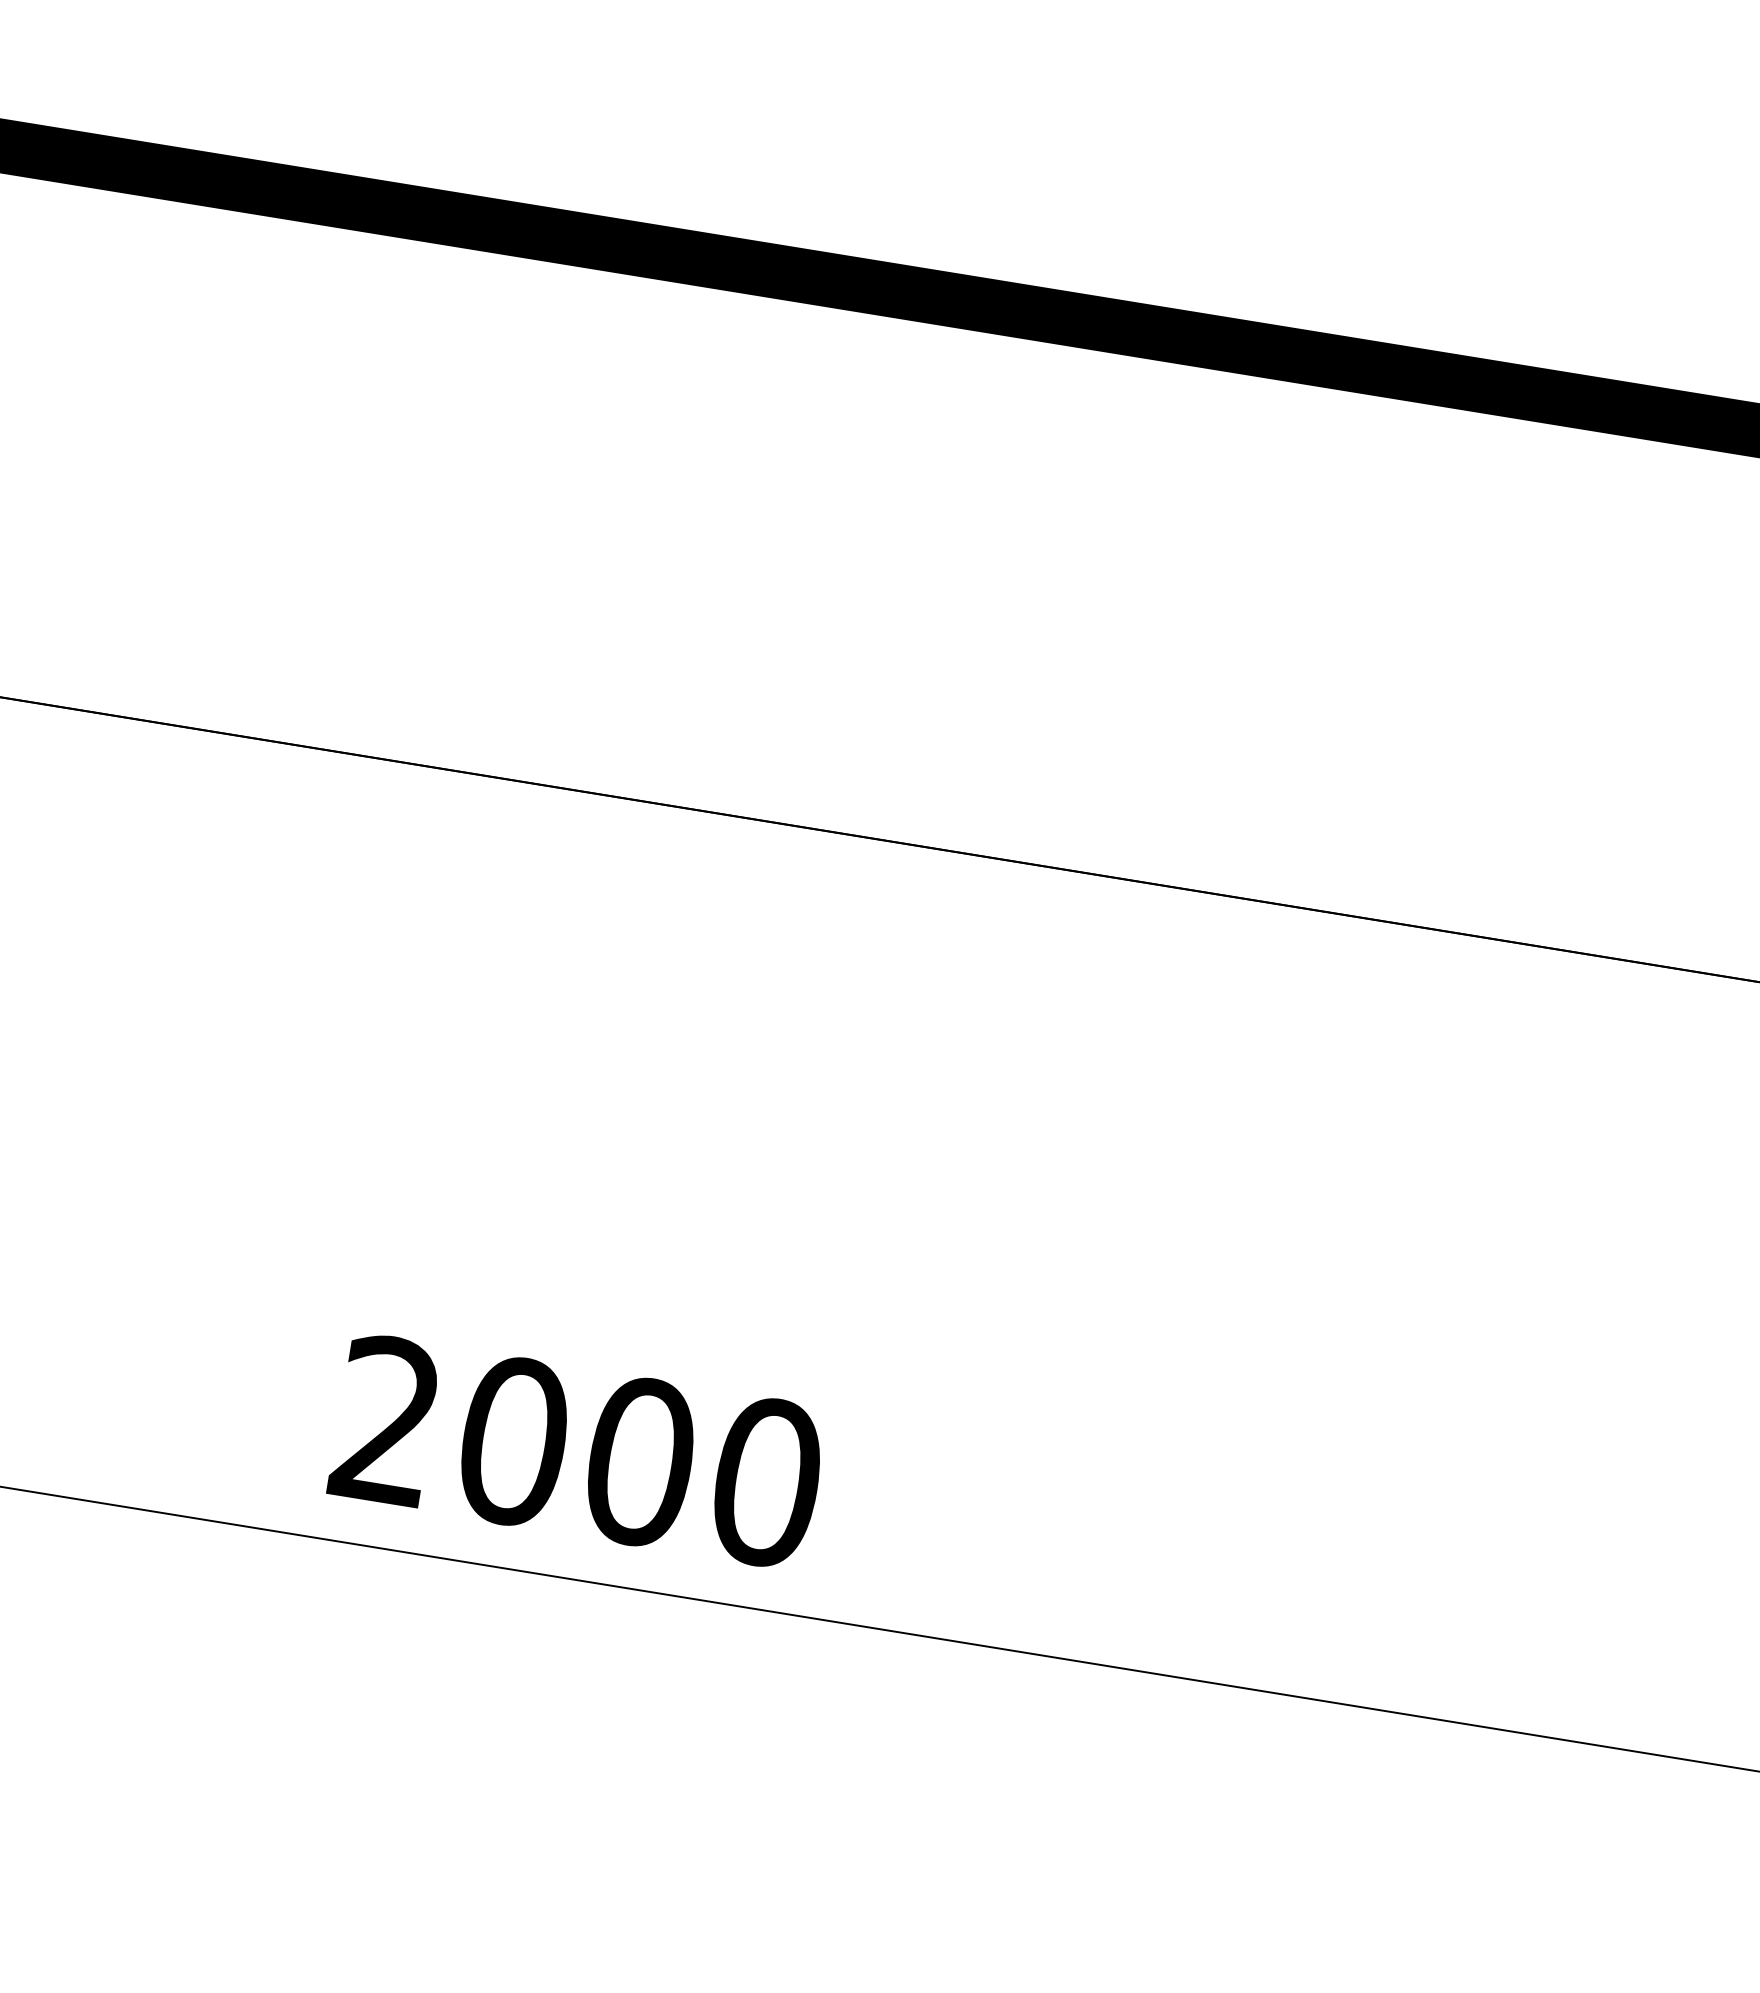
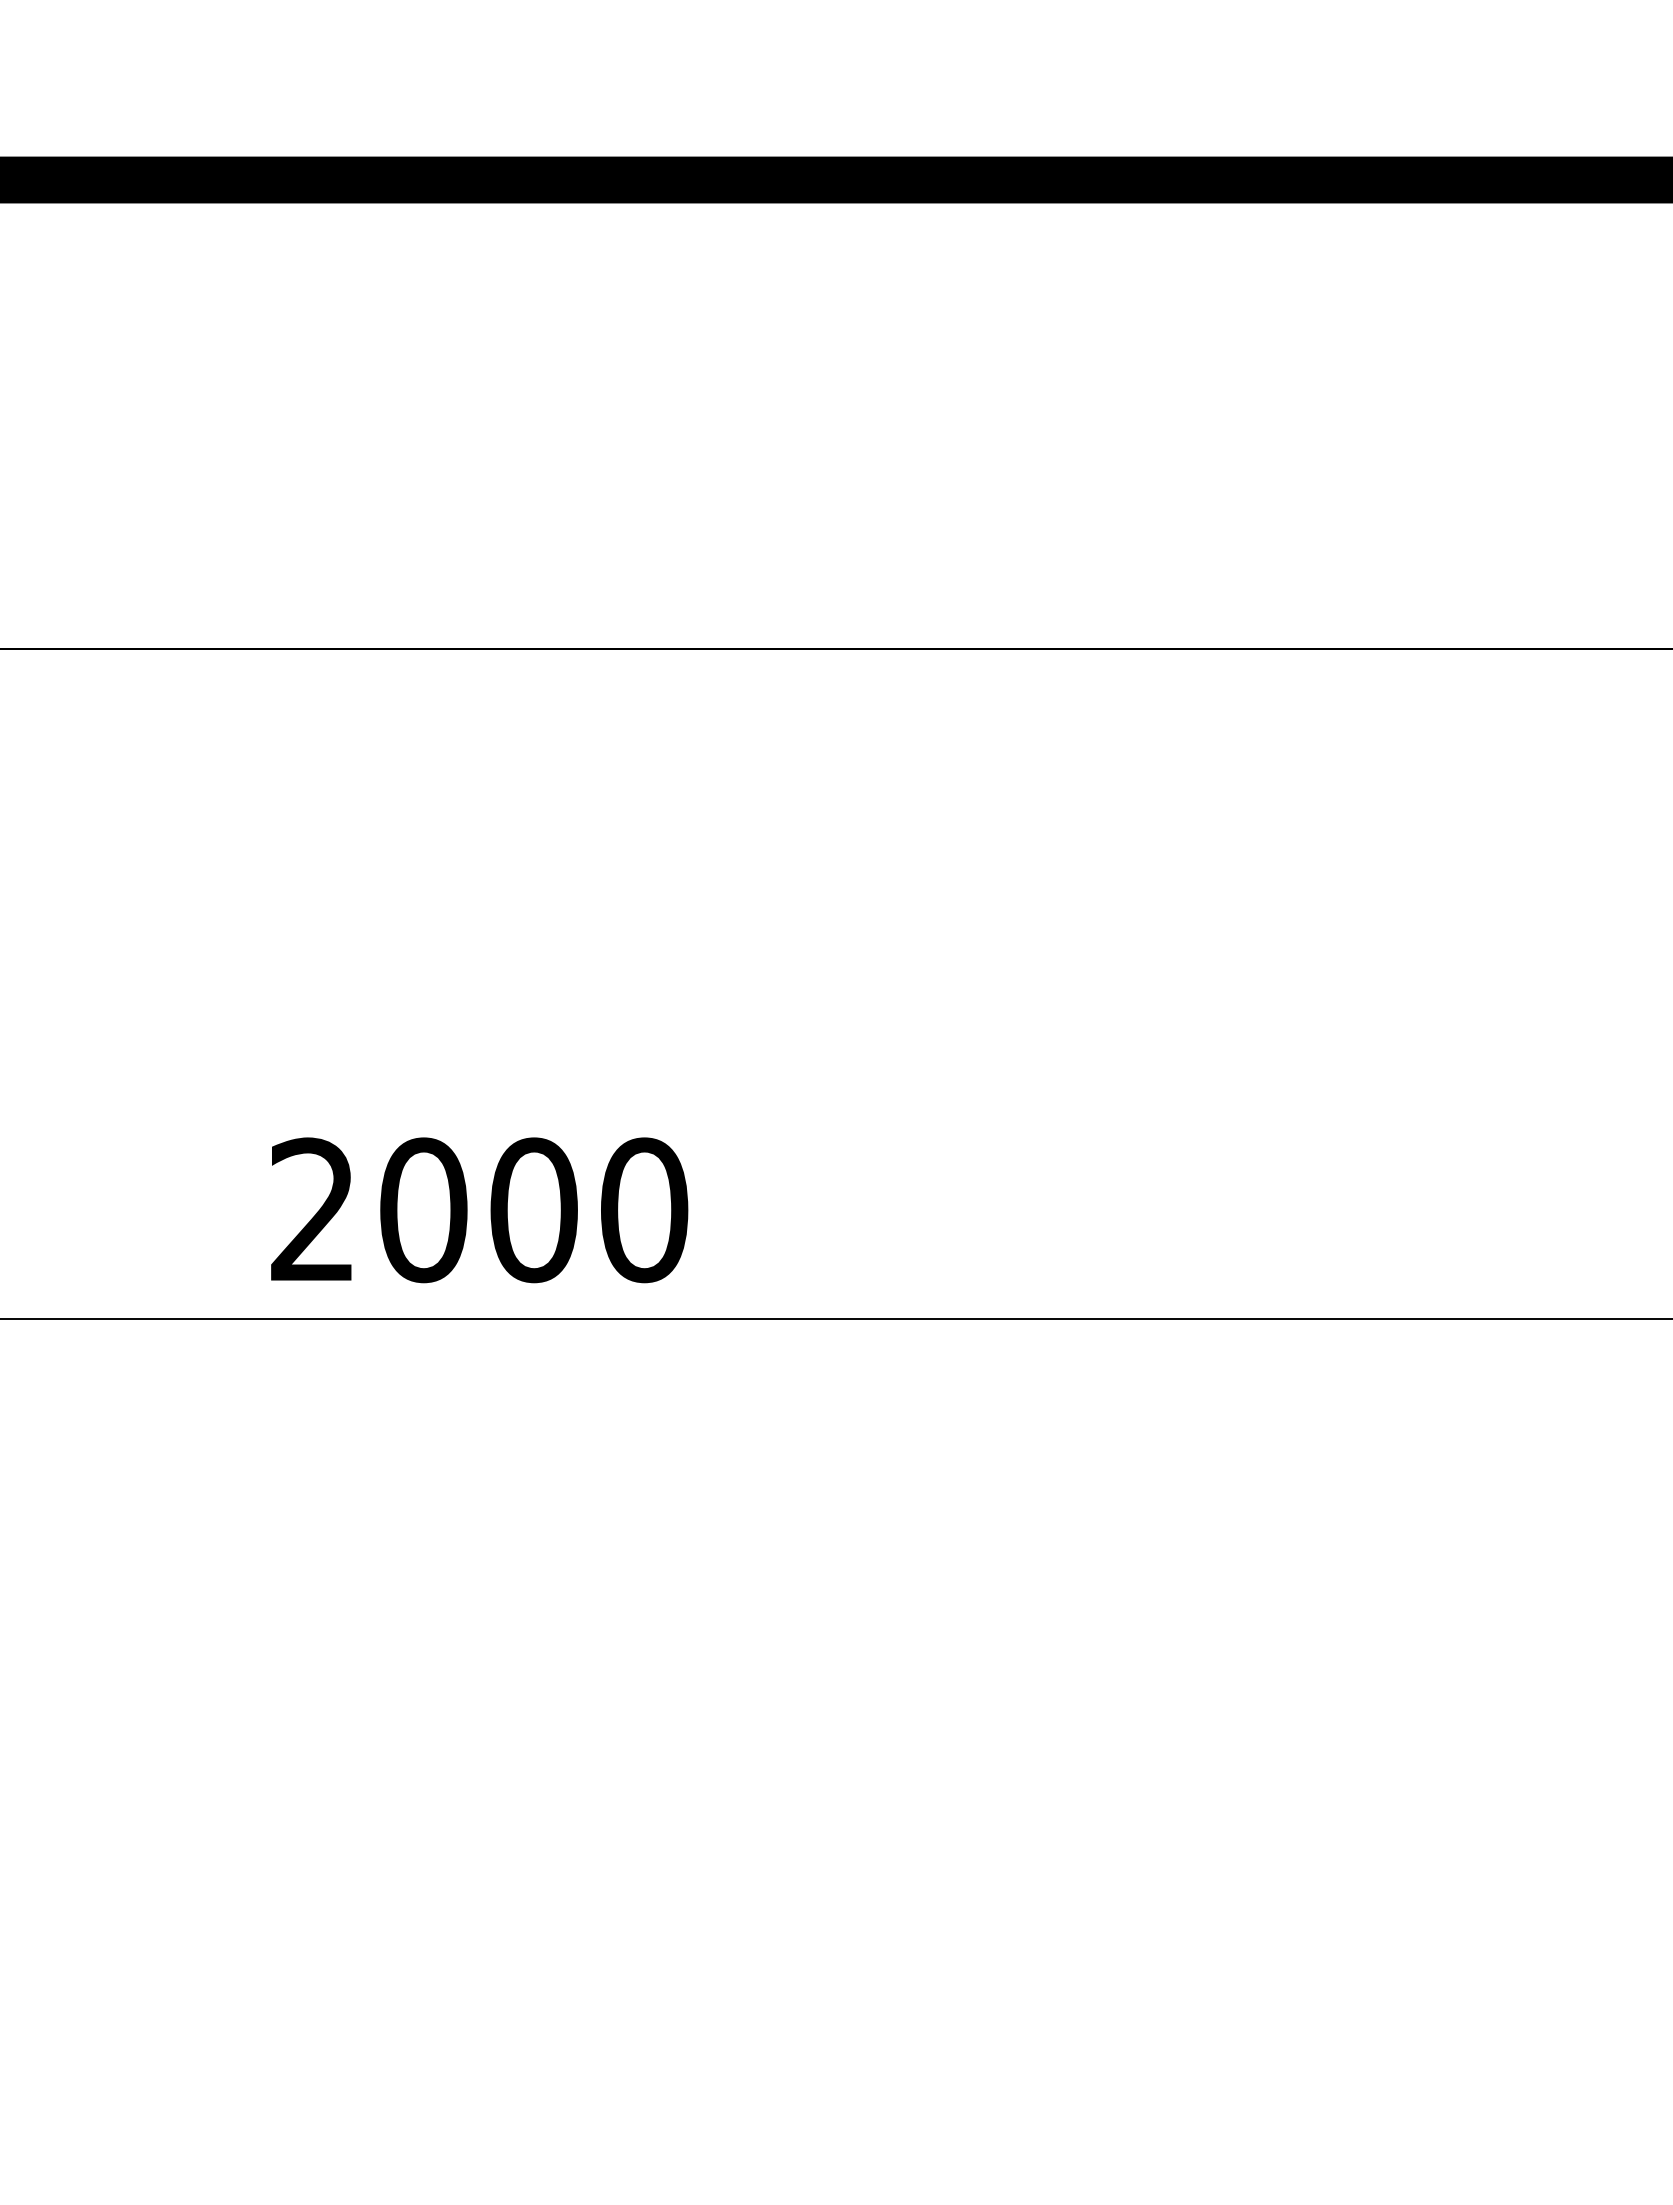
text: (577, 1452) -> (479, 1210), moved

